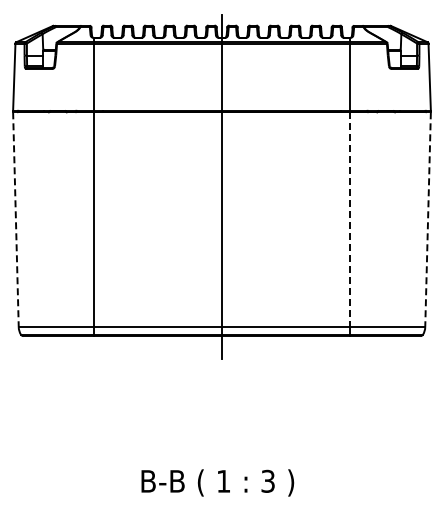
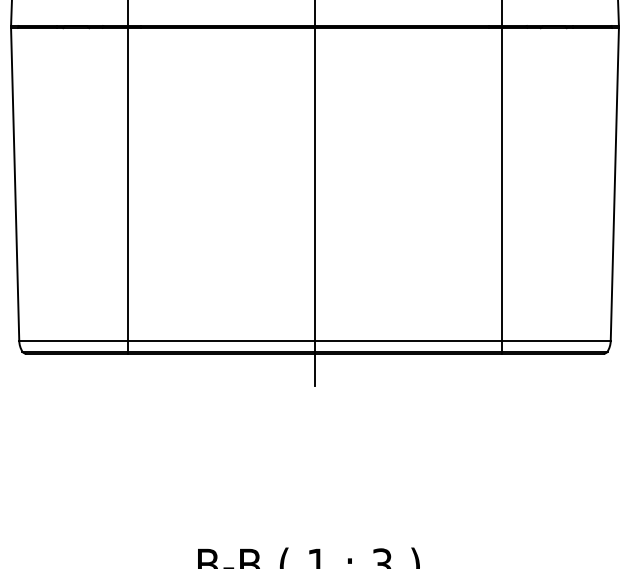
line: (15, 219) -> (14, 184), dashed -> solid
line: (428, 219) -> (615, 184), dashed -> solid
line: (350, 220) -> (501, 185), dashed -> solid

